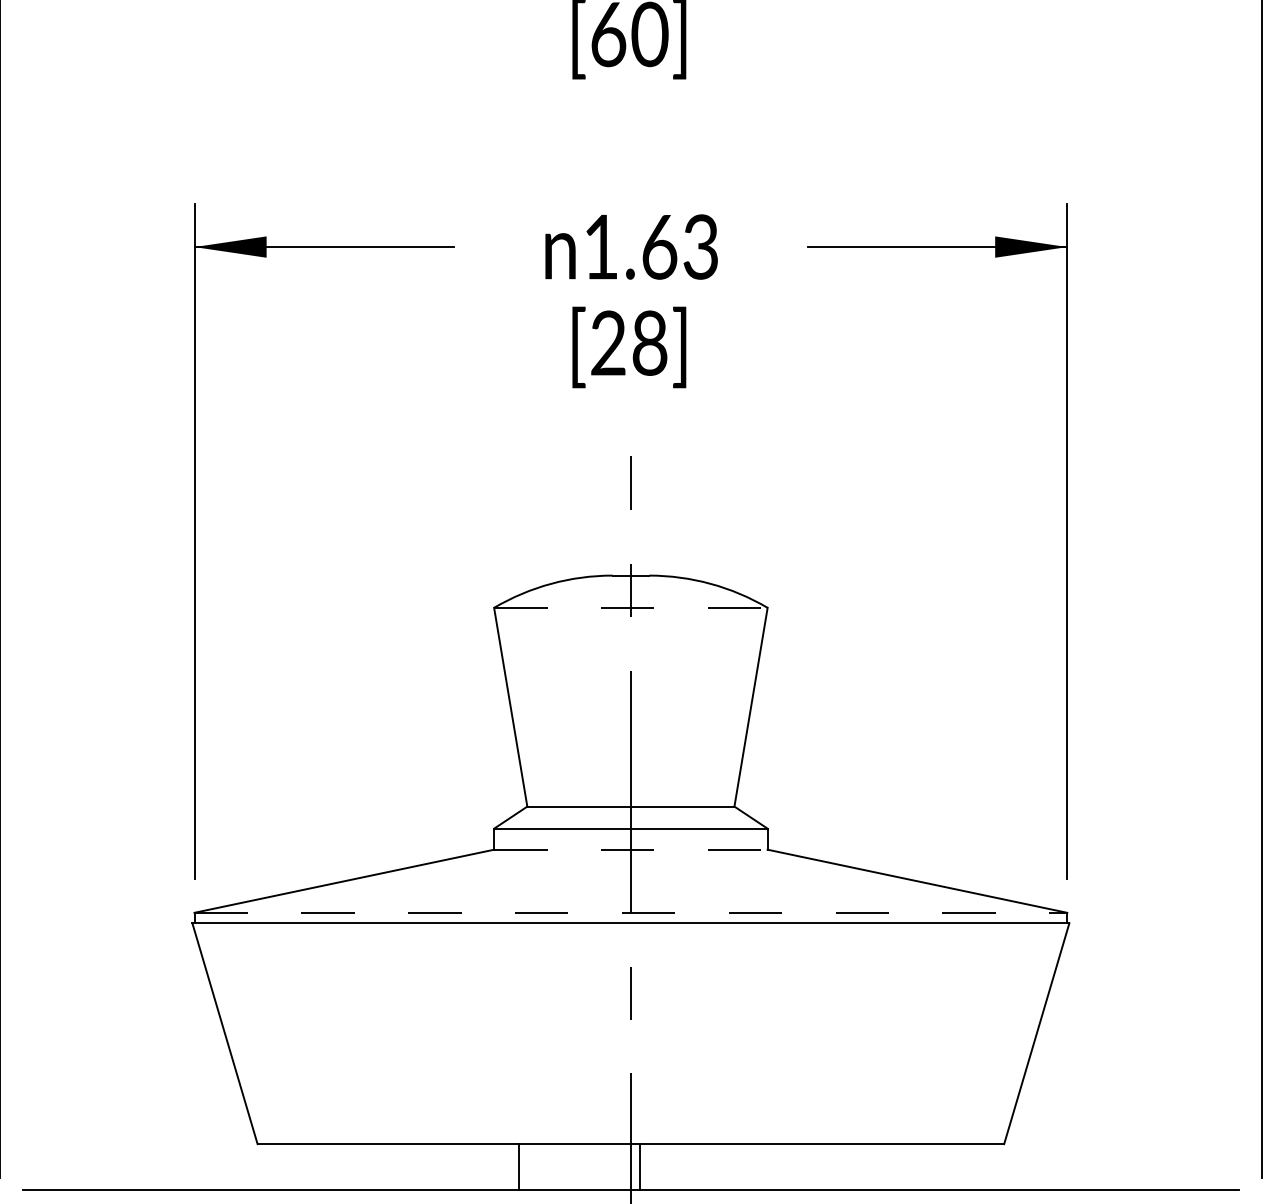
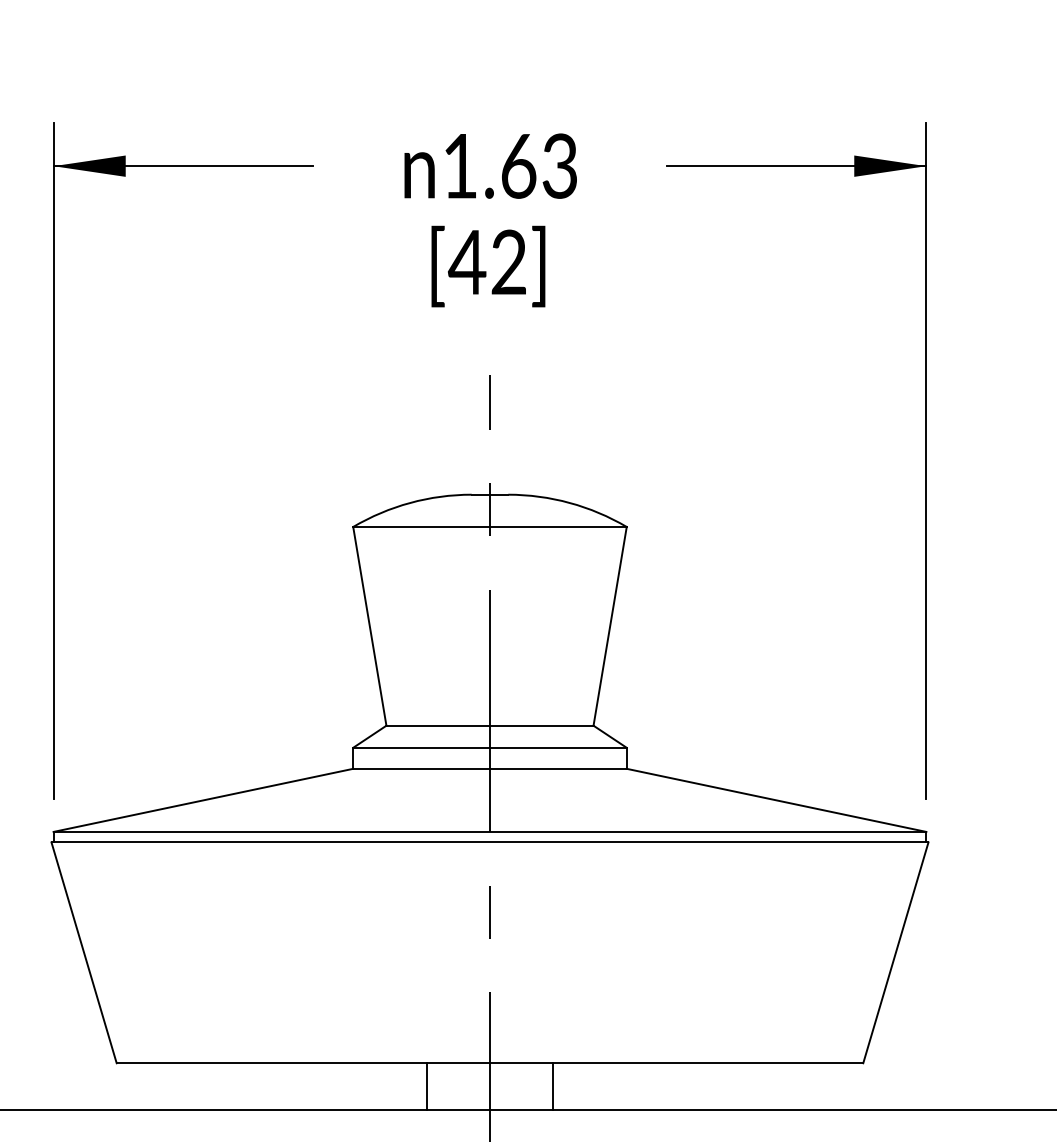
text: (627, 342) -> (486, 261), [28] -> [42]
line: (630, 607) -> (489, 526), dashed -> solid
line: (630, 849) -> (489, 768), dashed -> solid
line: (631, 912) -> (490, 831), dashed -> solid
line: (518, 1167) -> (426, 1086), moved
line: (639, 1167) -> (552, 1086), moved

